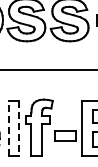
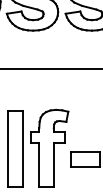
line: (8, 128) -> (8, 149), dashed -> solid
line: (19, 128) -> (23, 149), dashed -> solid

